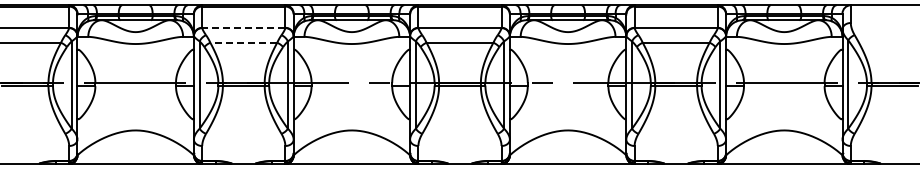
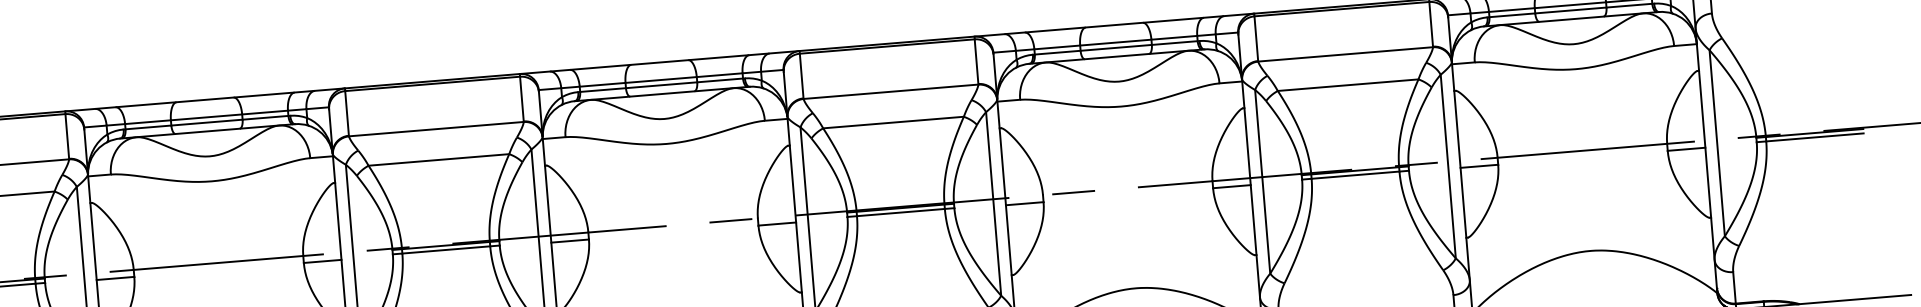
line: (243, 28) -> (435, 130), dashed -> solid
line: (243, 42) -> (438, 159), dashed -> solid

